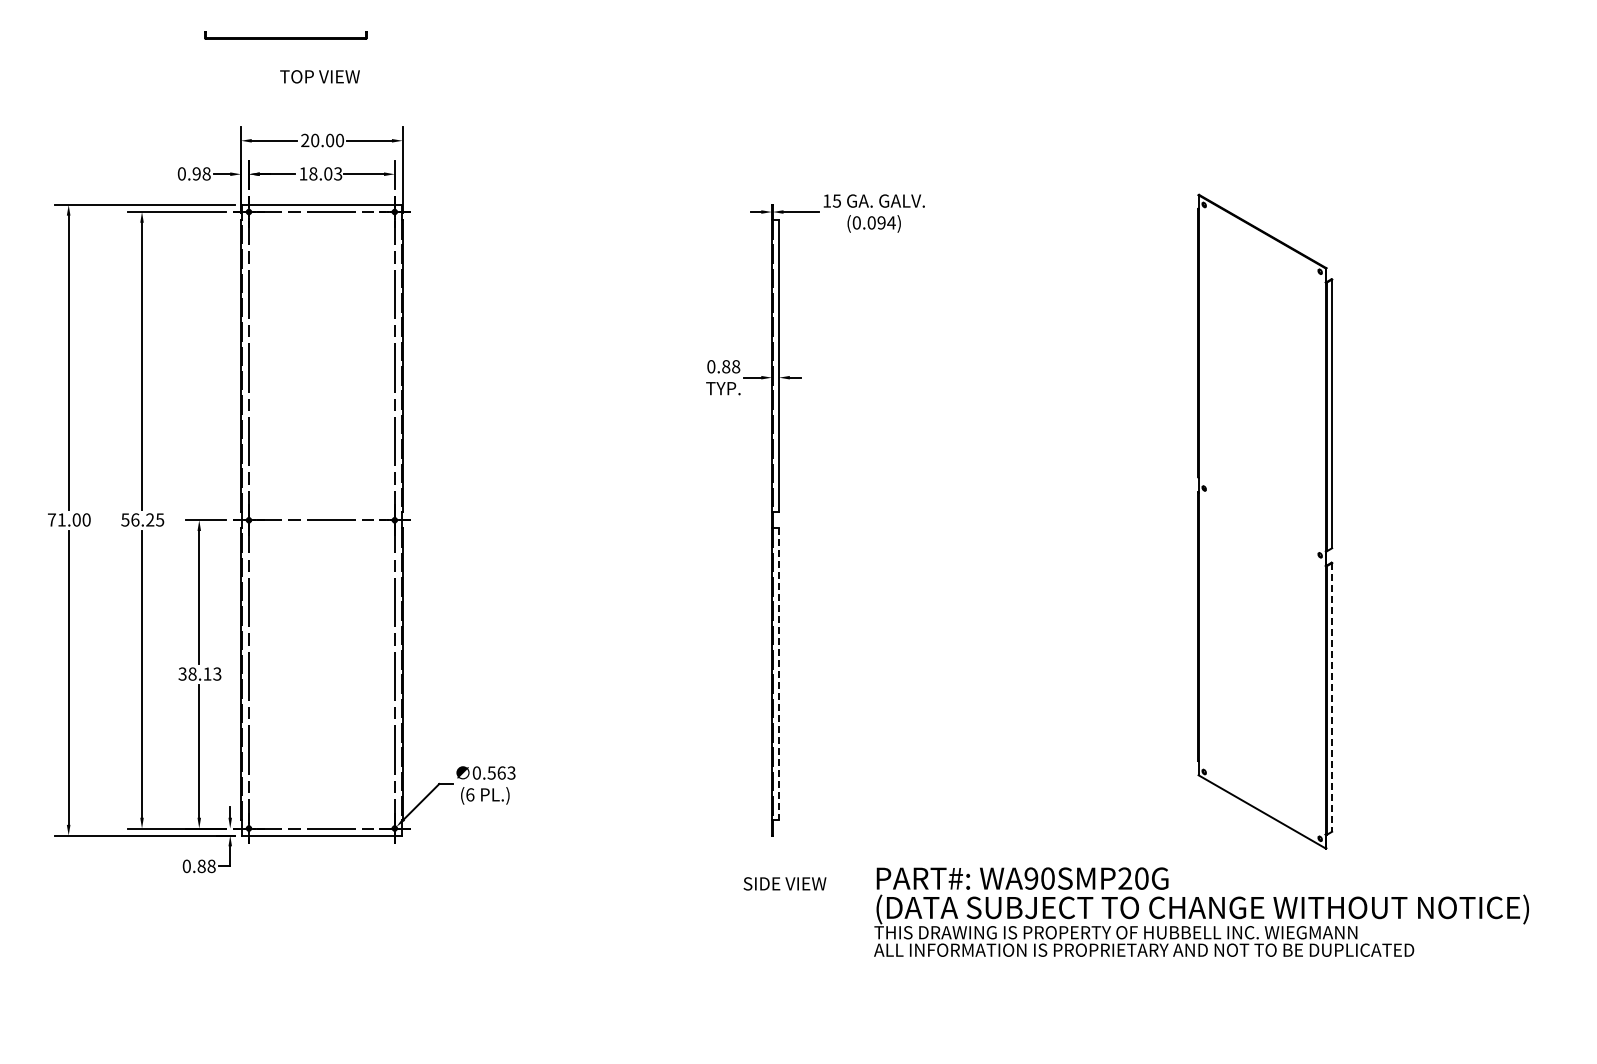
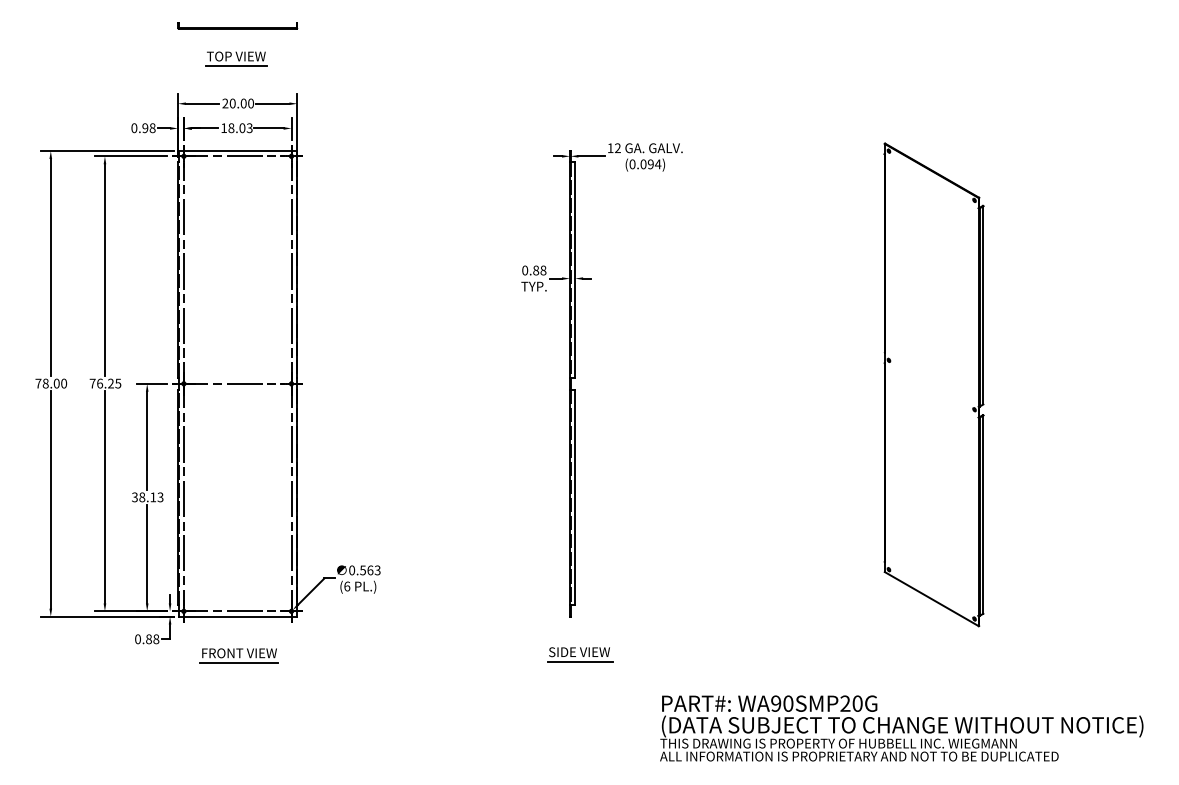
part: (285, 35) -> (237, 26), moved
line: (320, 90) -> (236, 66), added
text: (837, 200) -> (618, 147), 15 -> 12
text: (61, 519) -> (45, 383), 71.00 -> 78.00
text: (125, 519) -> (92, 383), 56.25 -> 76.25
line: (779, 674) -> (575, 497), dashed -> solid
line: (1332, 697) -> (983, 514), dashed -> solid
part: (323, 888) -> (238, 655), added
line: (785, 897) -> (579, 662), added
text: (1201, 911) -> (901, 727), moved

